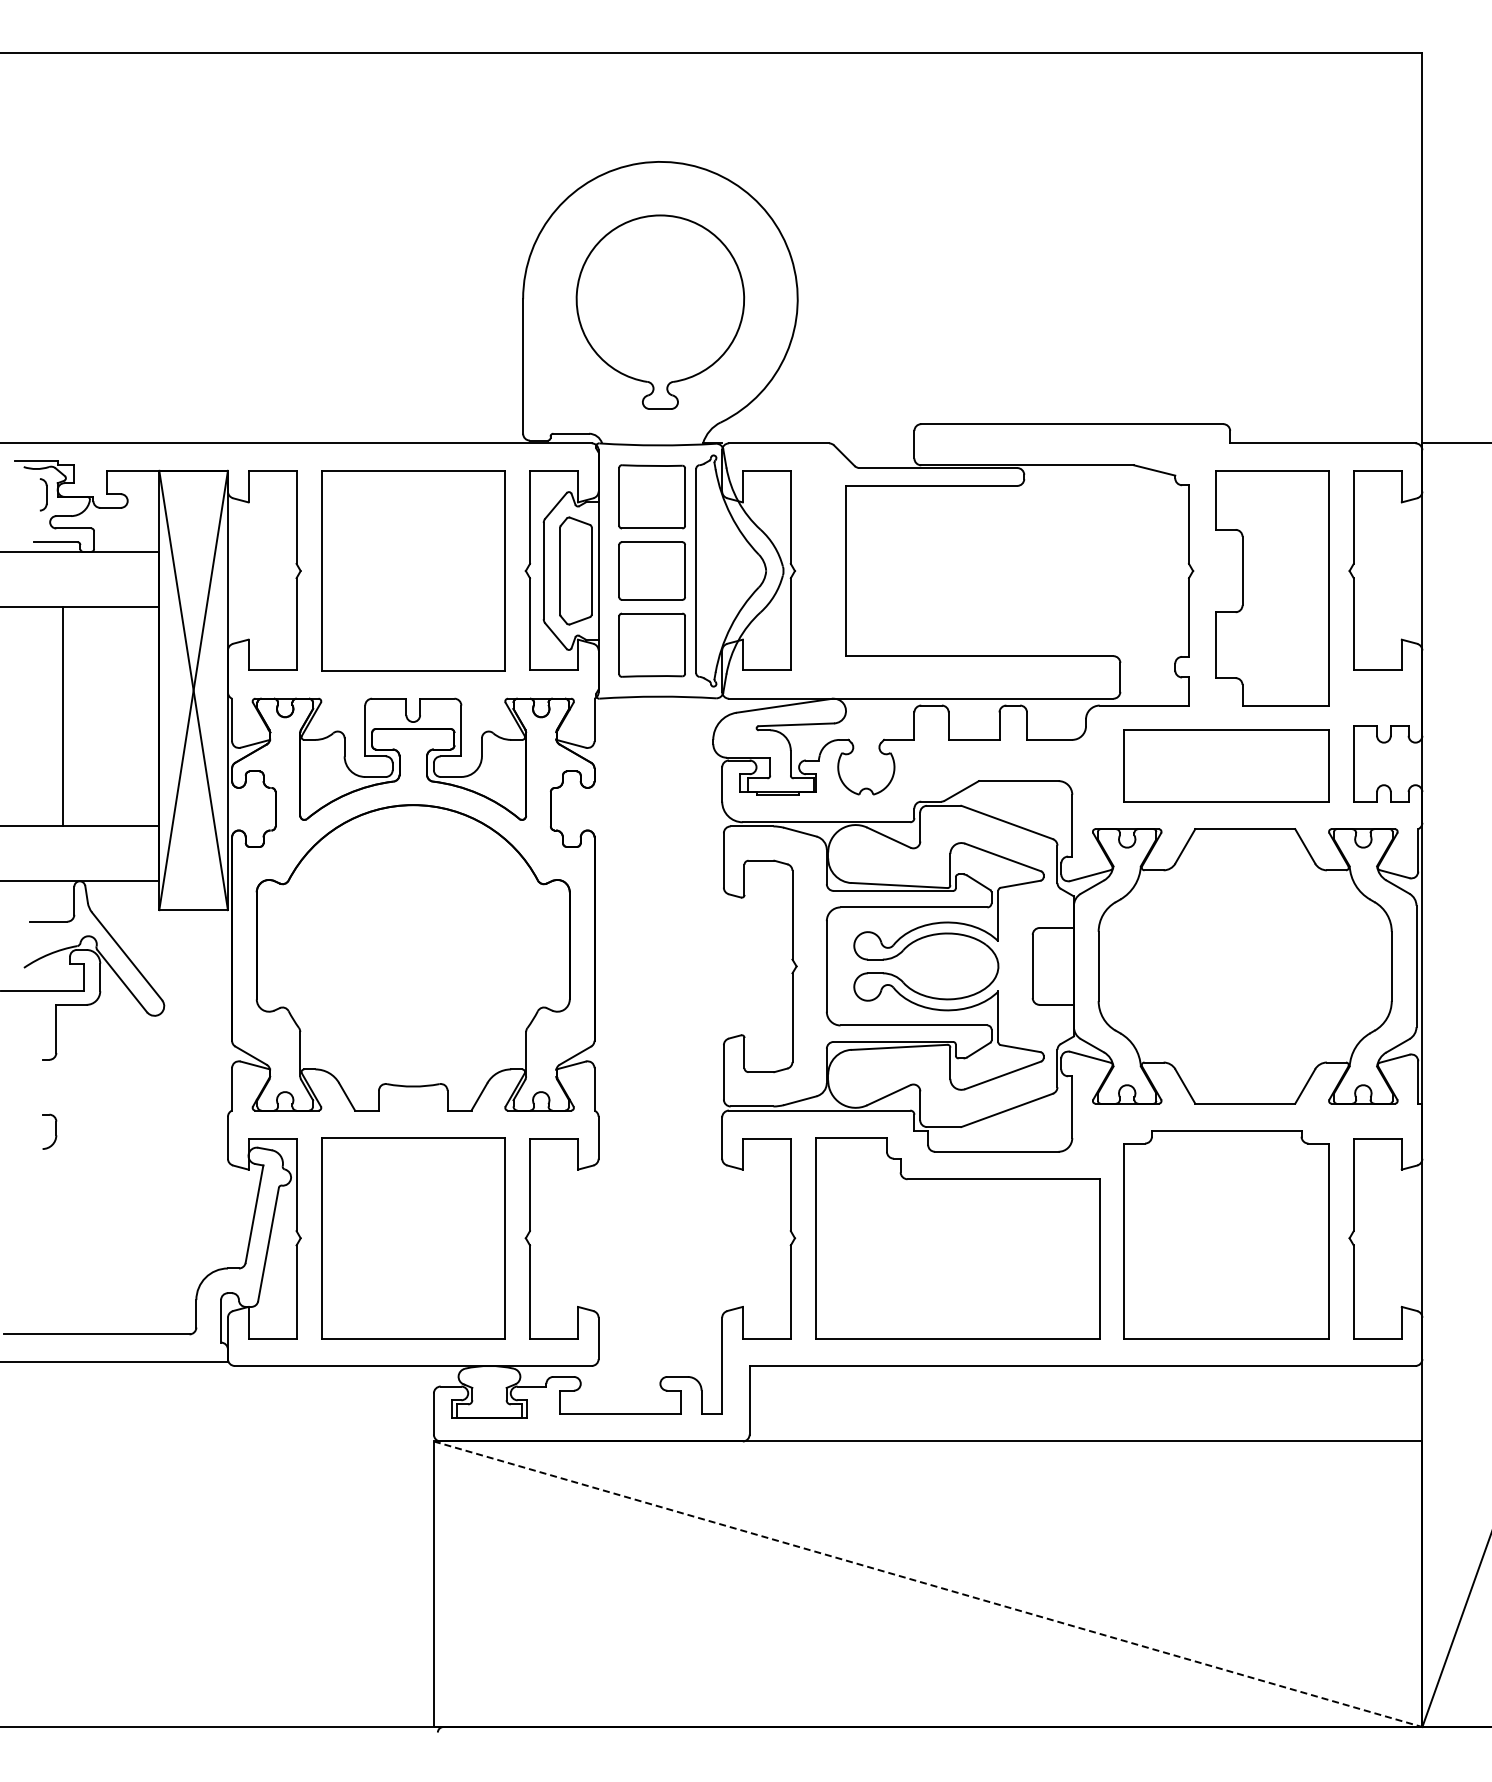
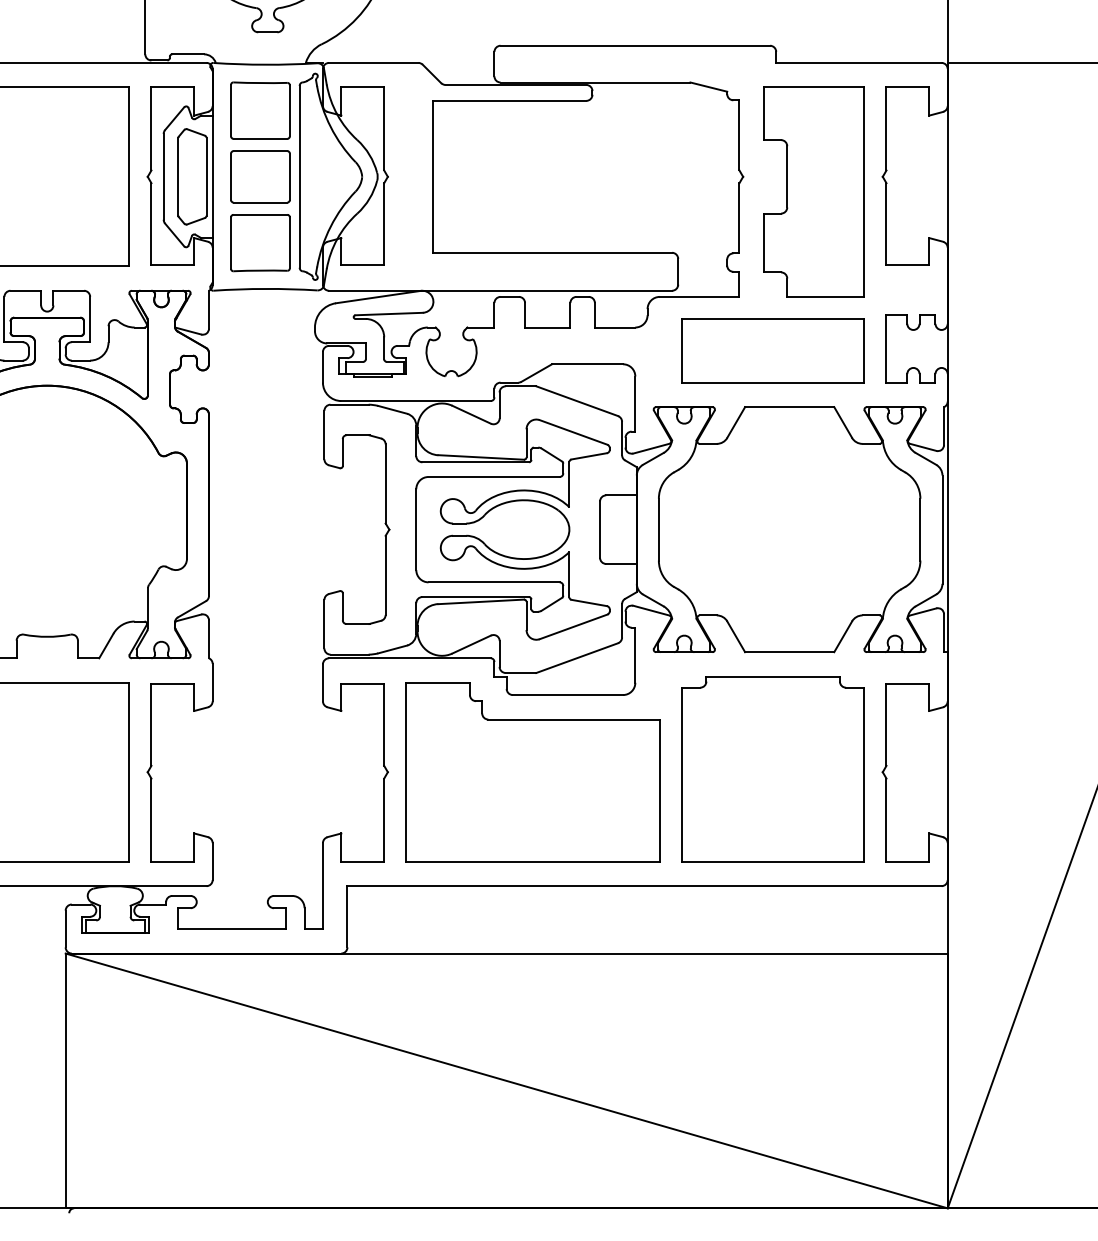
line: (928, 1584) -> (507, 1081), dashed -> solid

